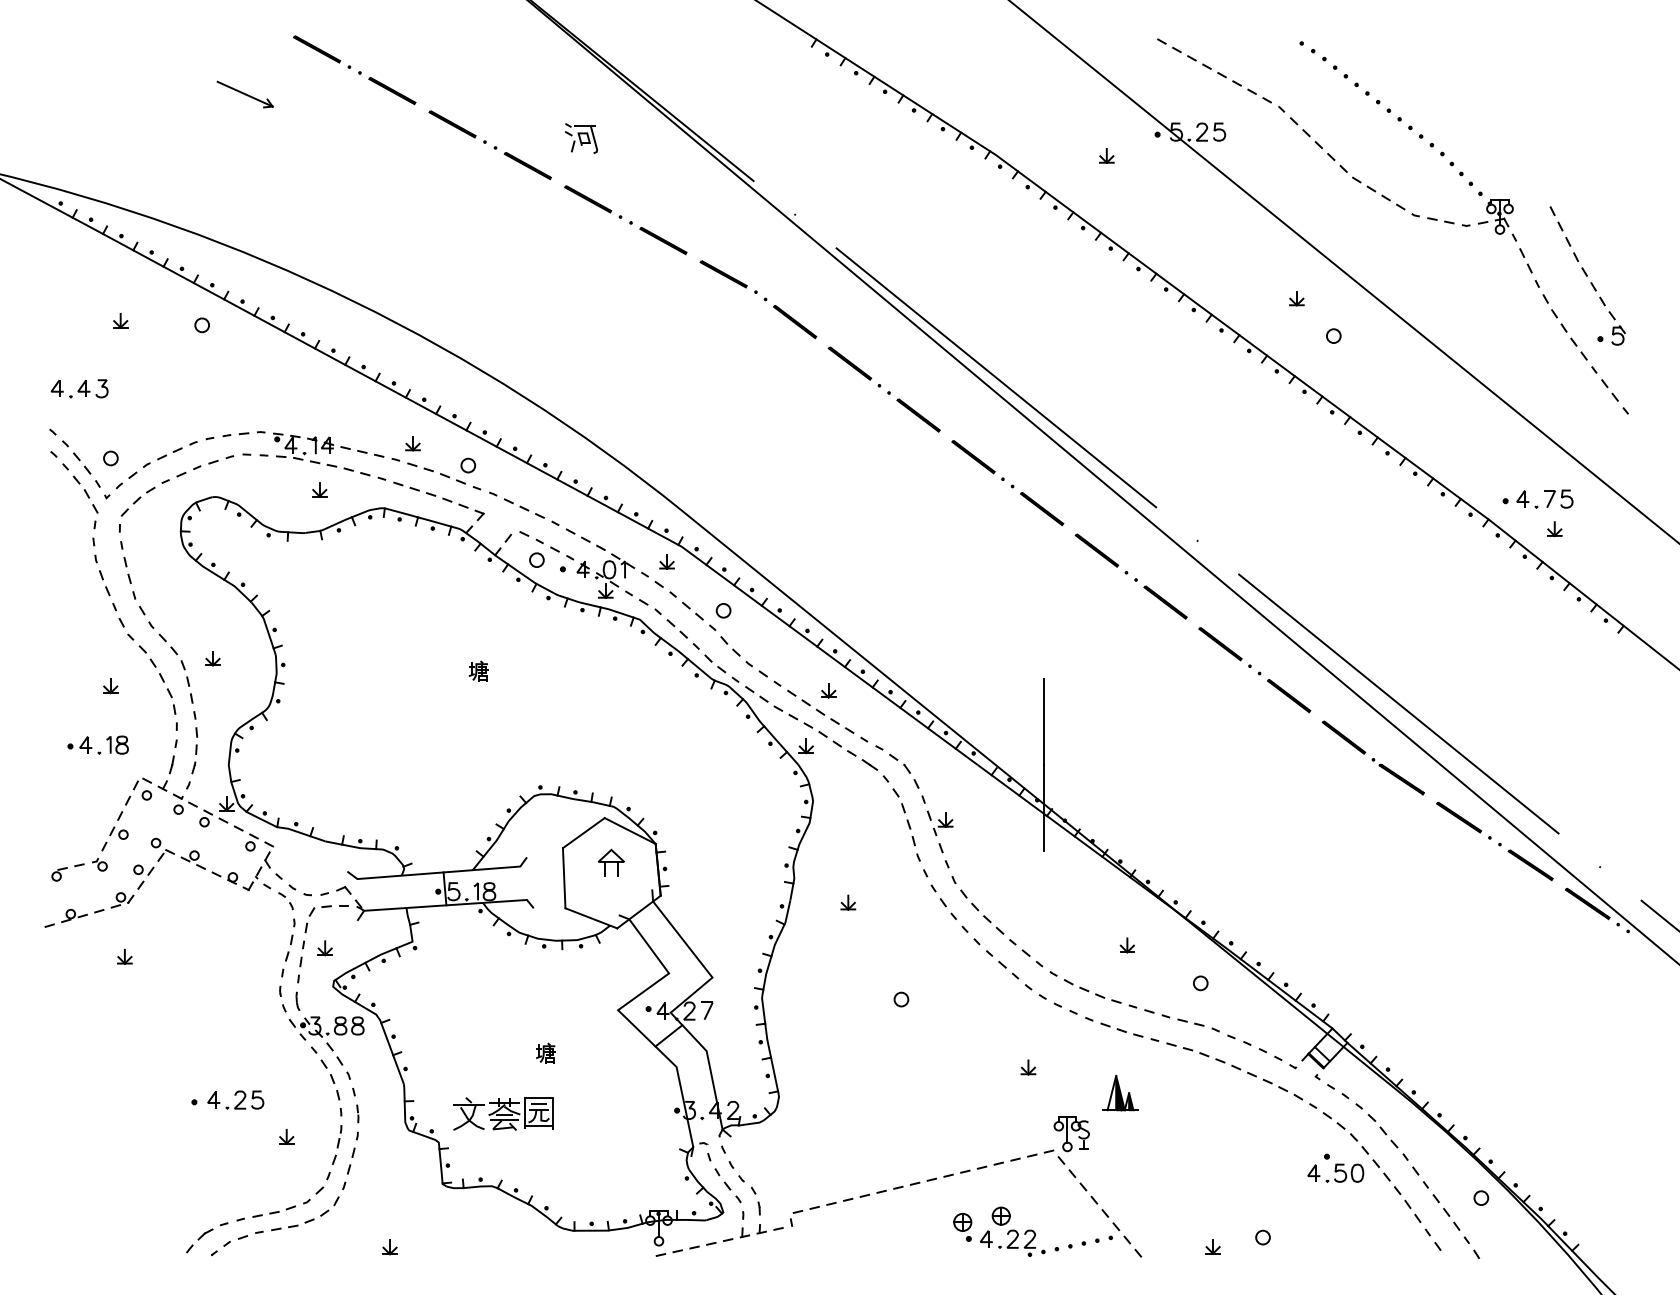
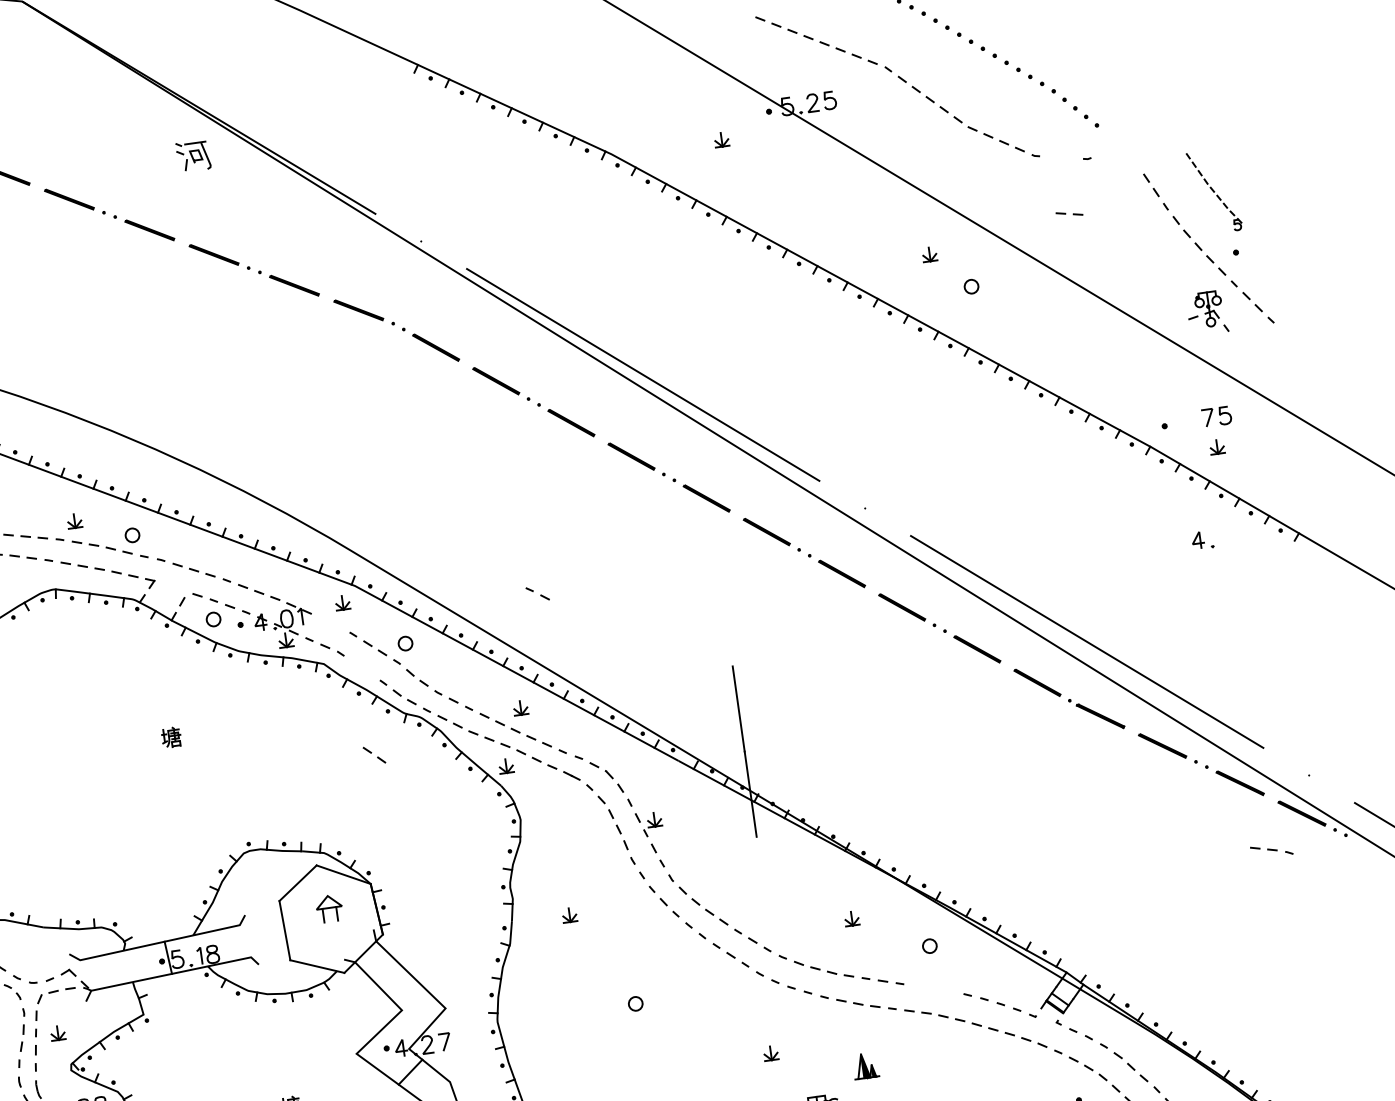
part: (580, 138) -> (192, 156), moved
part: (1440, 220) -> (1069, 213), moved
part: (1497, 220) -> (1207, 313), moved
part: (1587, 275) -> (1214, 191), size x0.6
part: (1527, 499) -> (1202, 540), moved
part: (652, 579) -> (537, 593), moved
part: (676, 628) -> (373, 754), moved
part: (1198, 1025) -> (1271, 850), moved
part: (1120, 1092) -> (865, 1065), size x0.7

